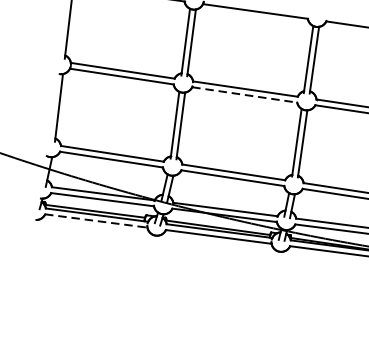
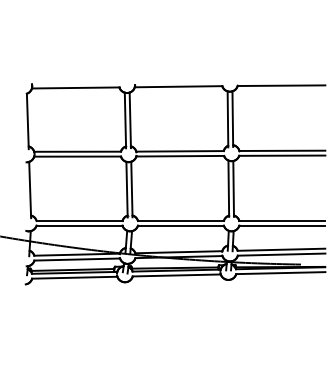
line: (244, 95) -> (180, 156), dashed -> solid
line: (96, 220) -> (74, 277), dashed -> solid

